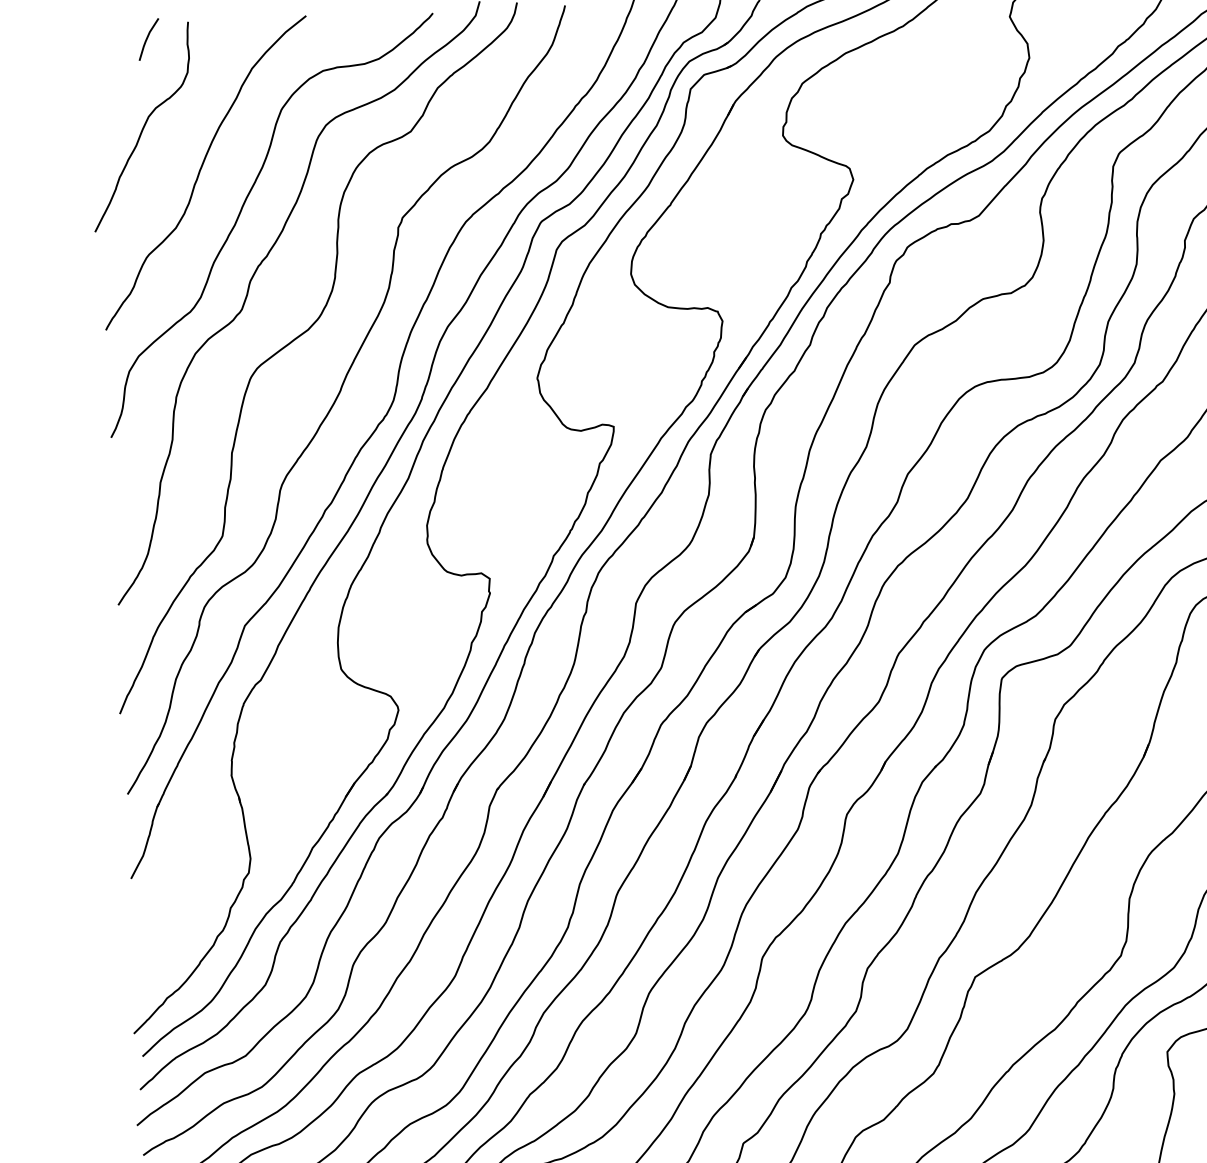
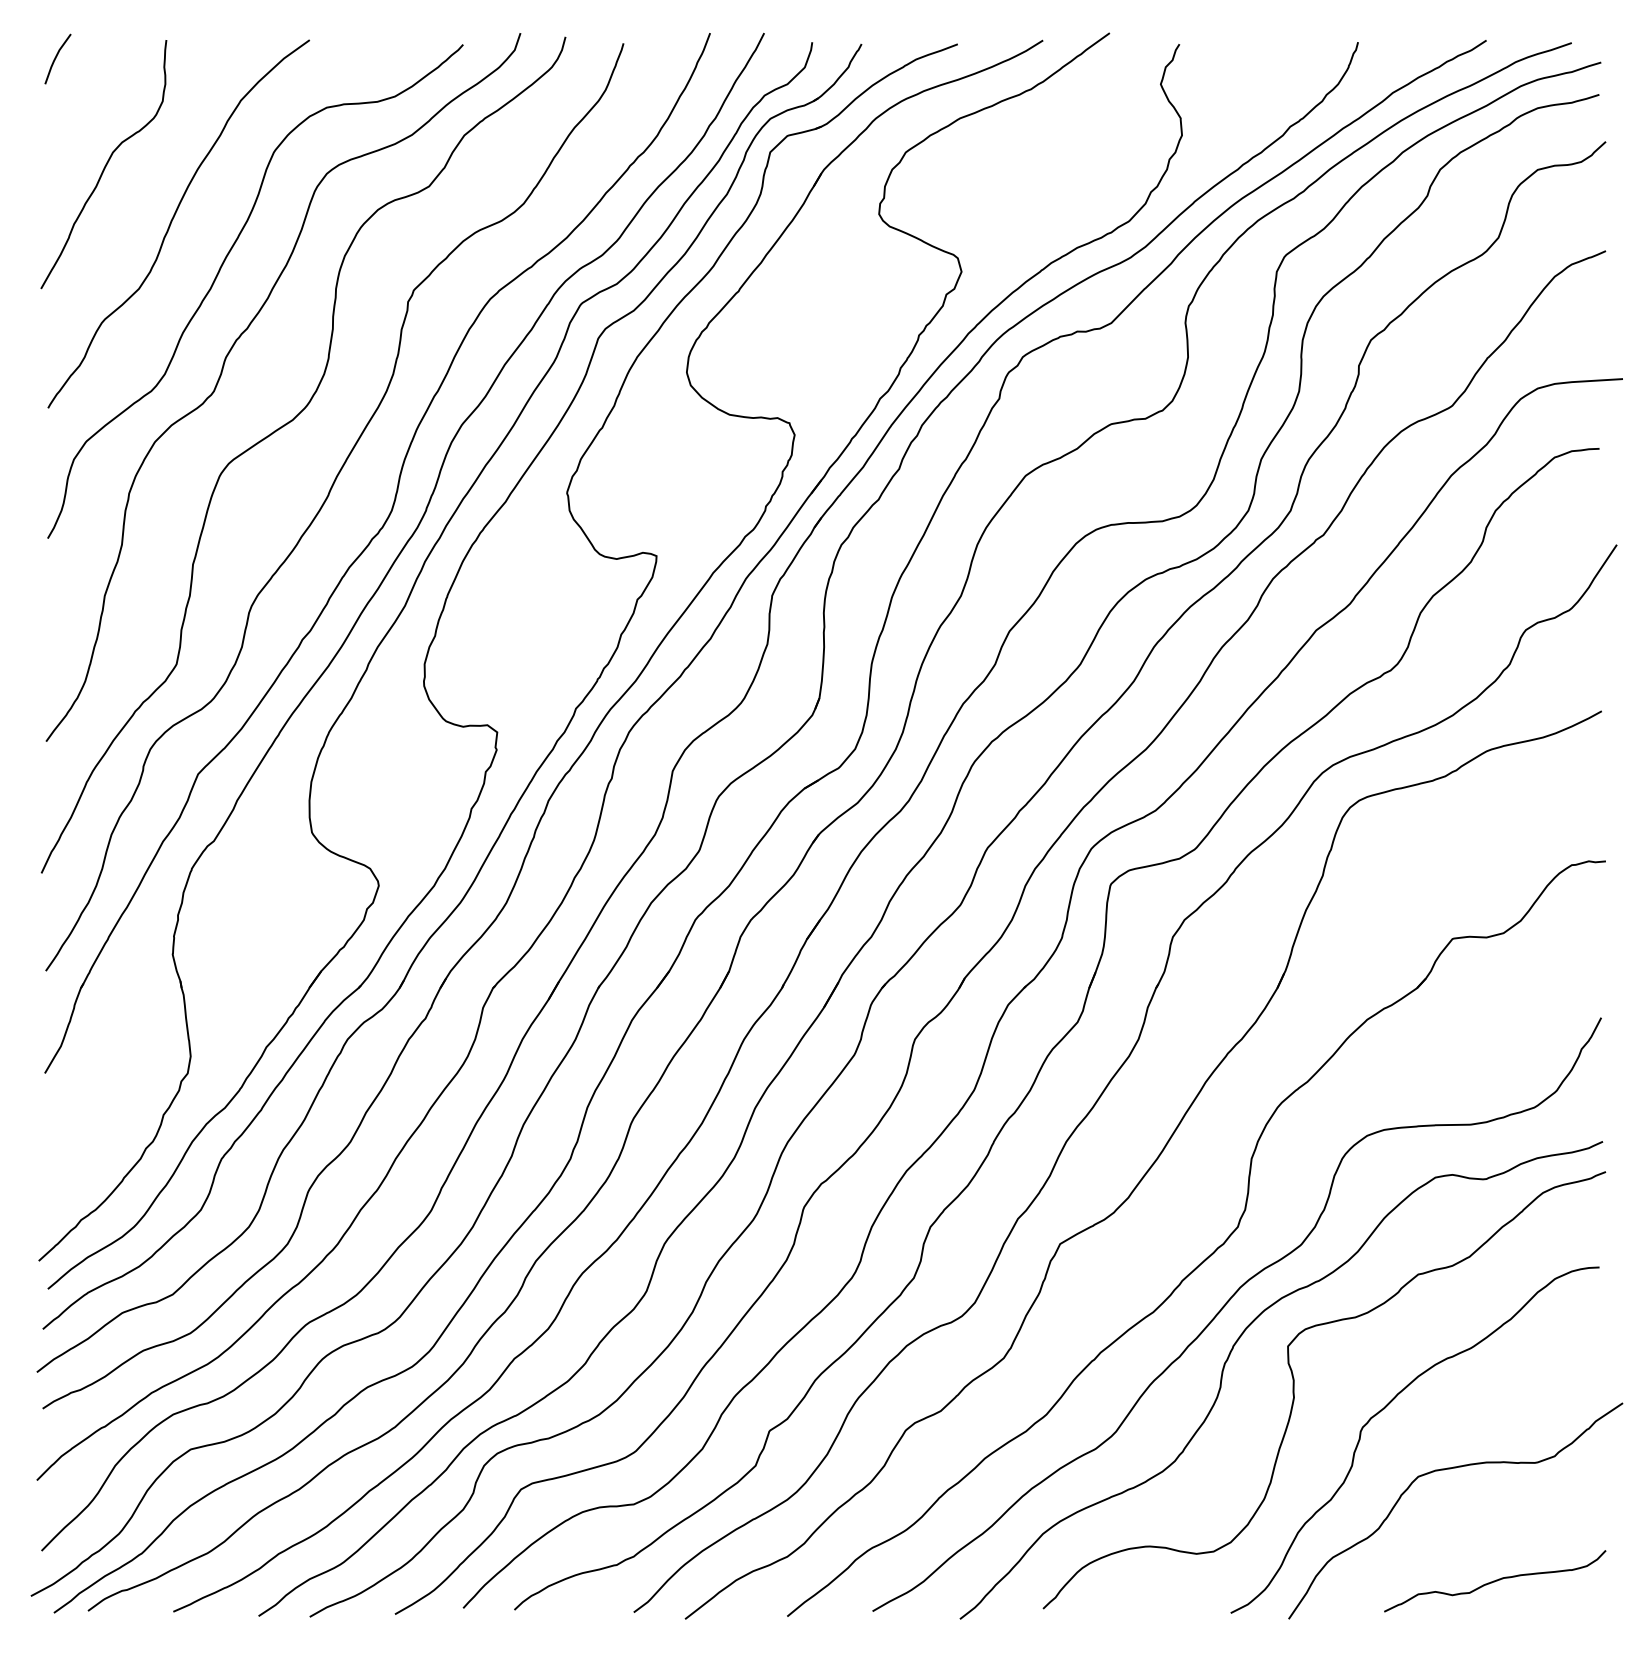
line: (147, 39) -> (56, 58), moved

